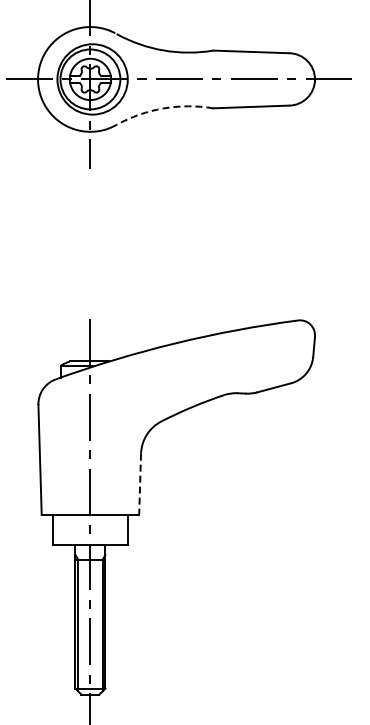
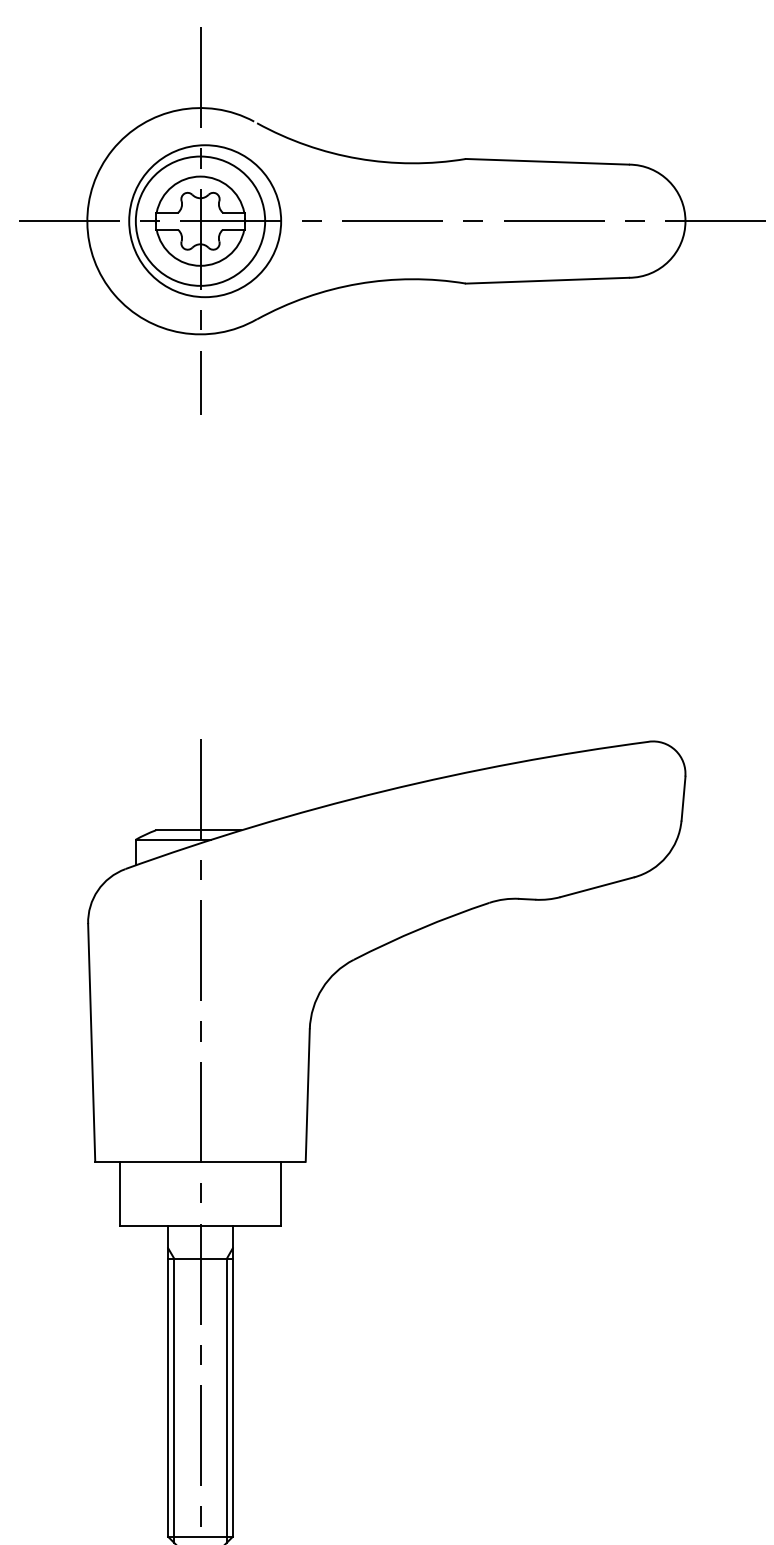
arc: (163, 108) -> (358, 283), dashed -> solid
line: (140, 484) -> (308, 1095), dashed -> solid

